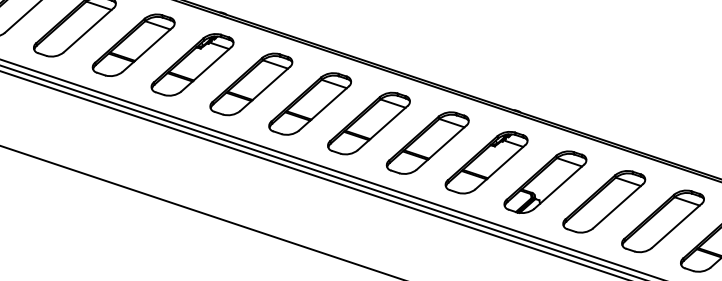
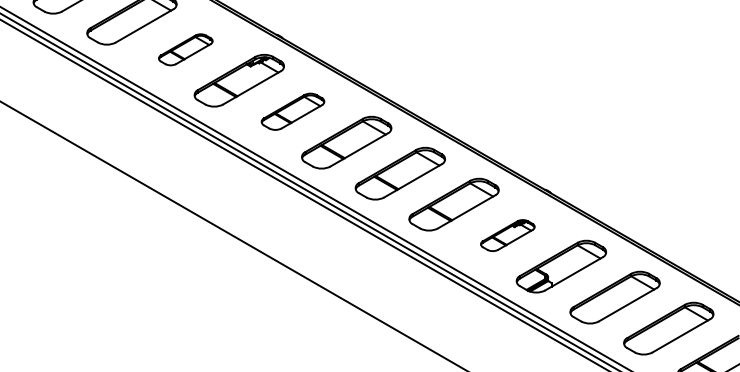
part: (133, 45) -> (185, 49), size x0.6
part: (250, 84) -> (292, 111), size x0.7
part: (486, 162) -> (507, 235), size x0.6

